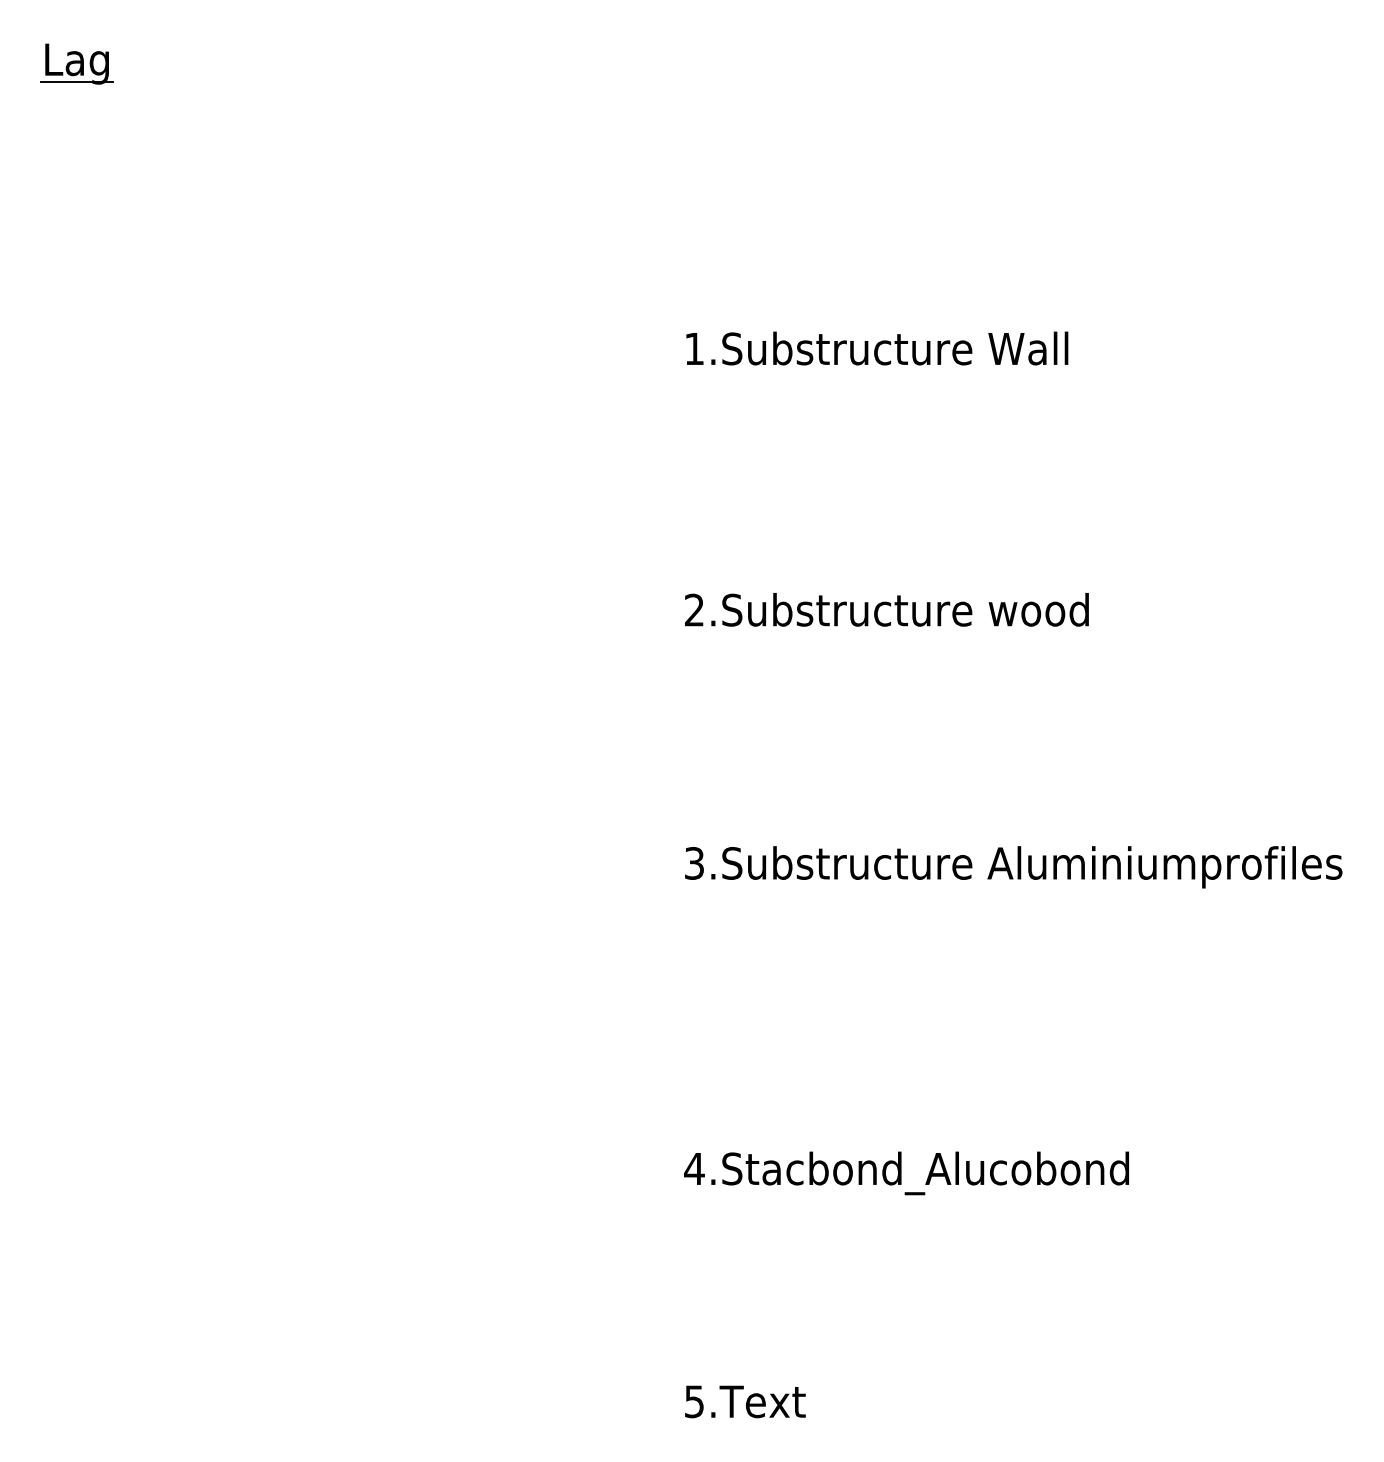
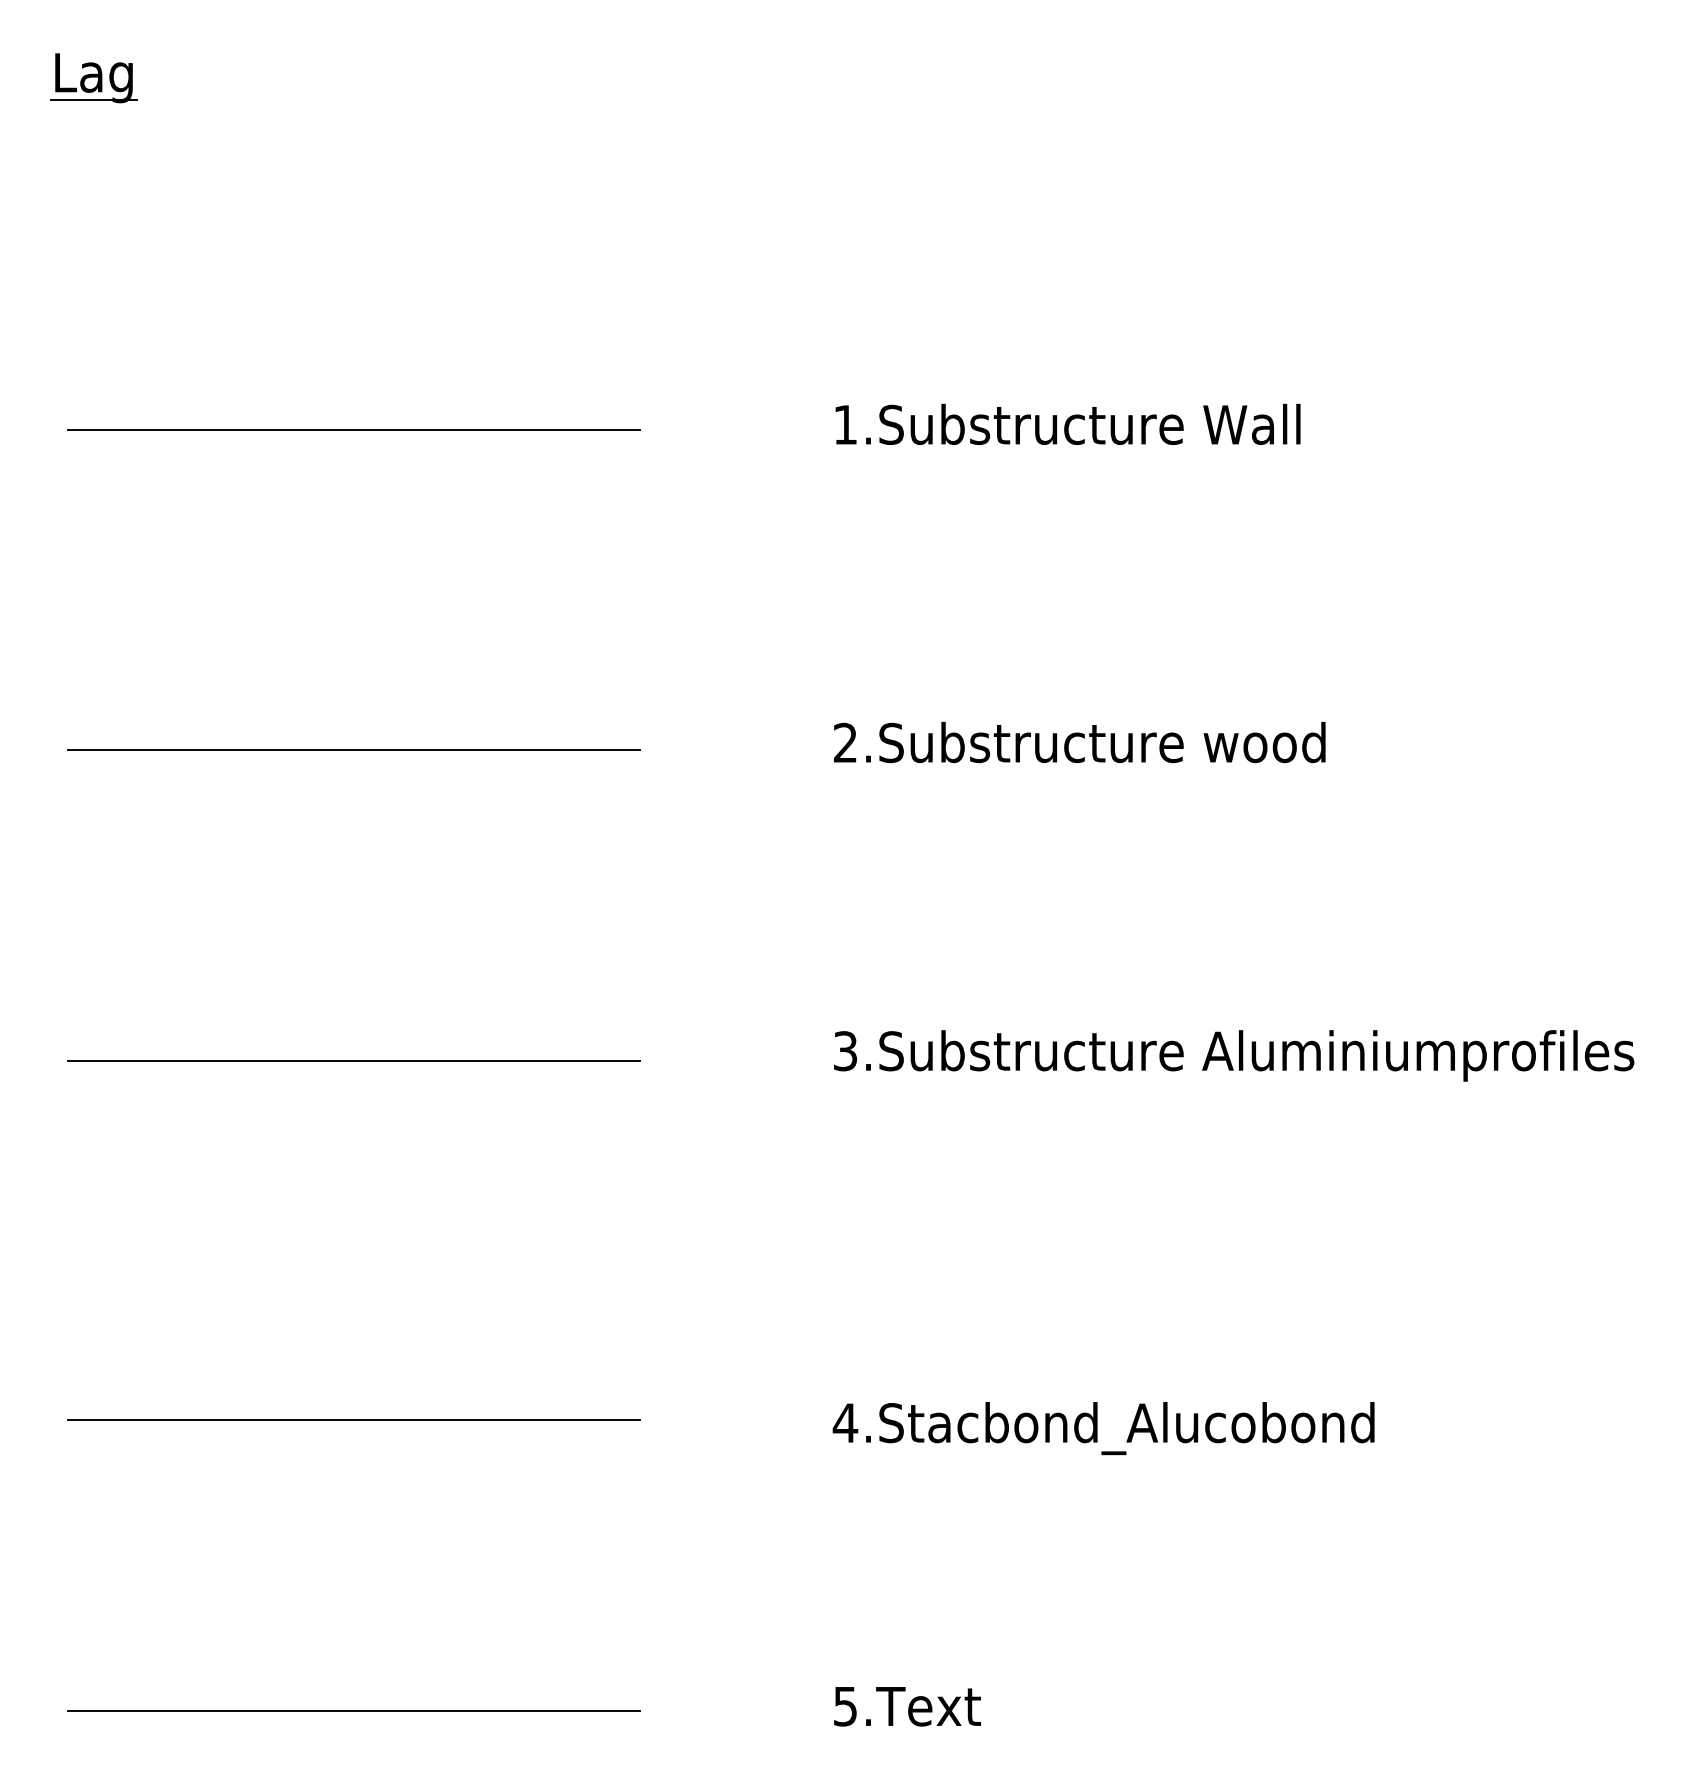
line: (290, 352) -> (353, 429), added
line: (290, 615) -> (353, 749), added
line: (290, 871) -> (353, 1060), added
line: (290, 1166) -> (353, 1420), added
line: (290, 1405) -> (353, 1711), added

